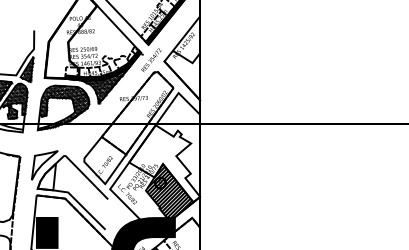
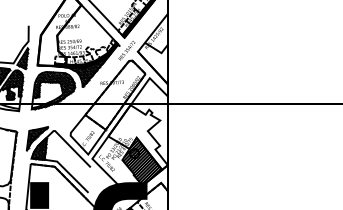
hatch: (43, 163) -> (36, 137), added
hatch: (46, 176) -> (39, 148), added

